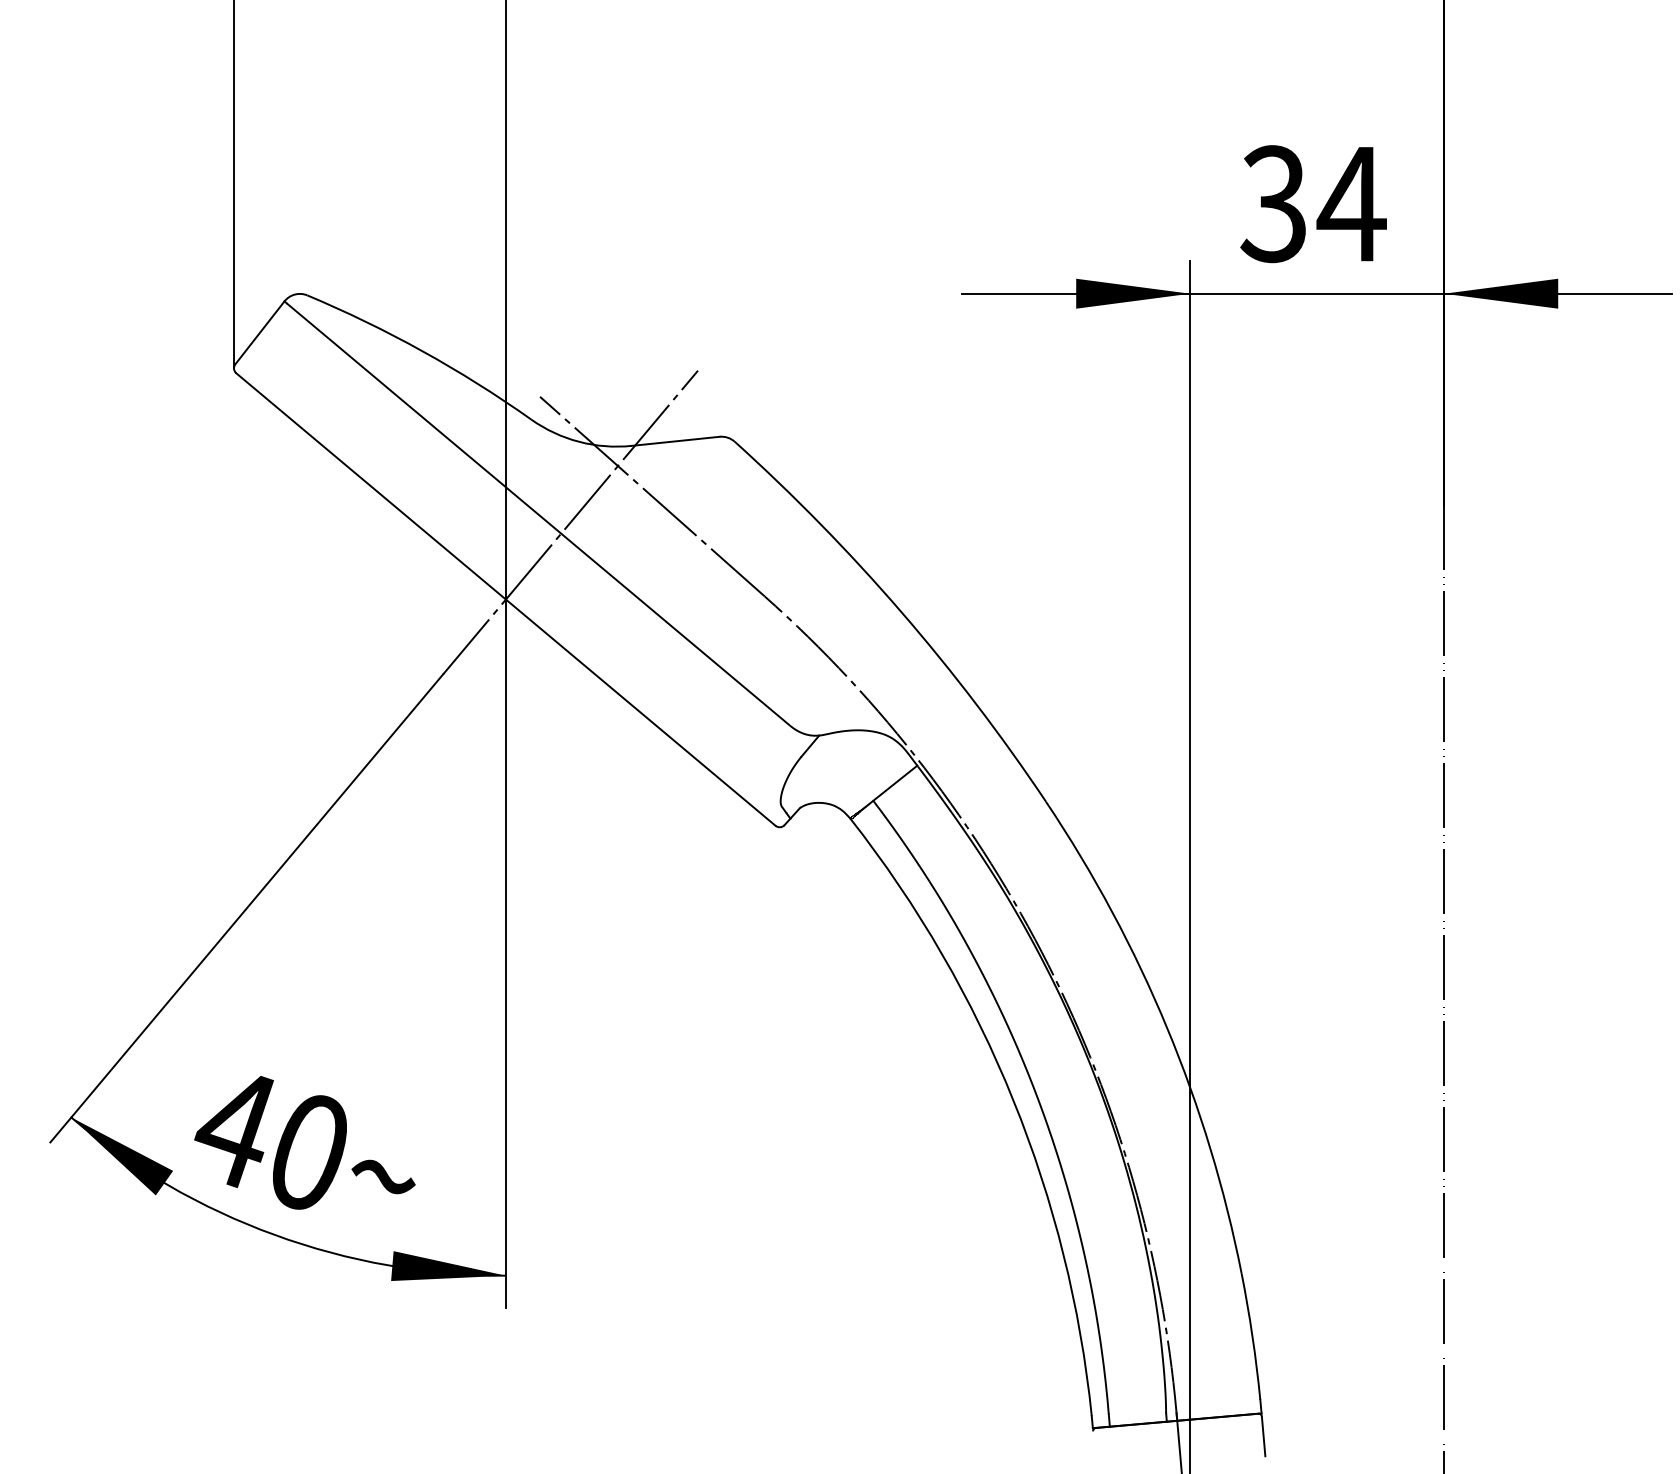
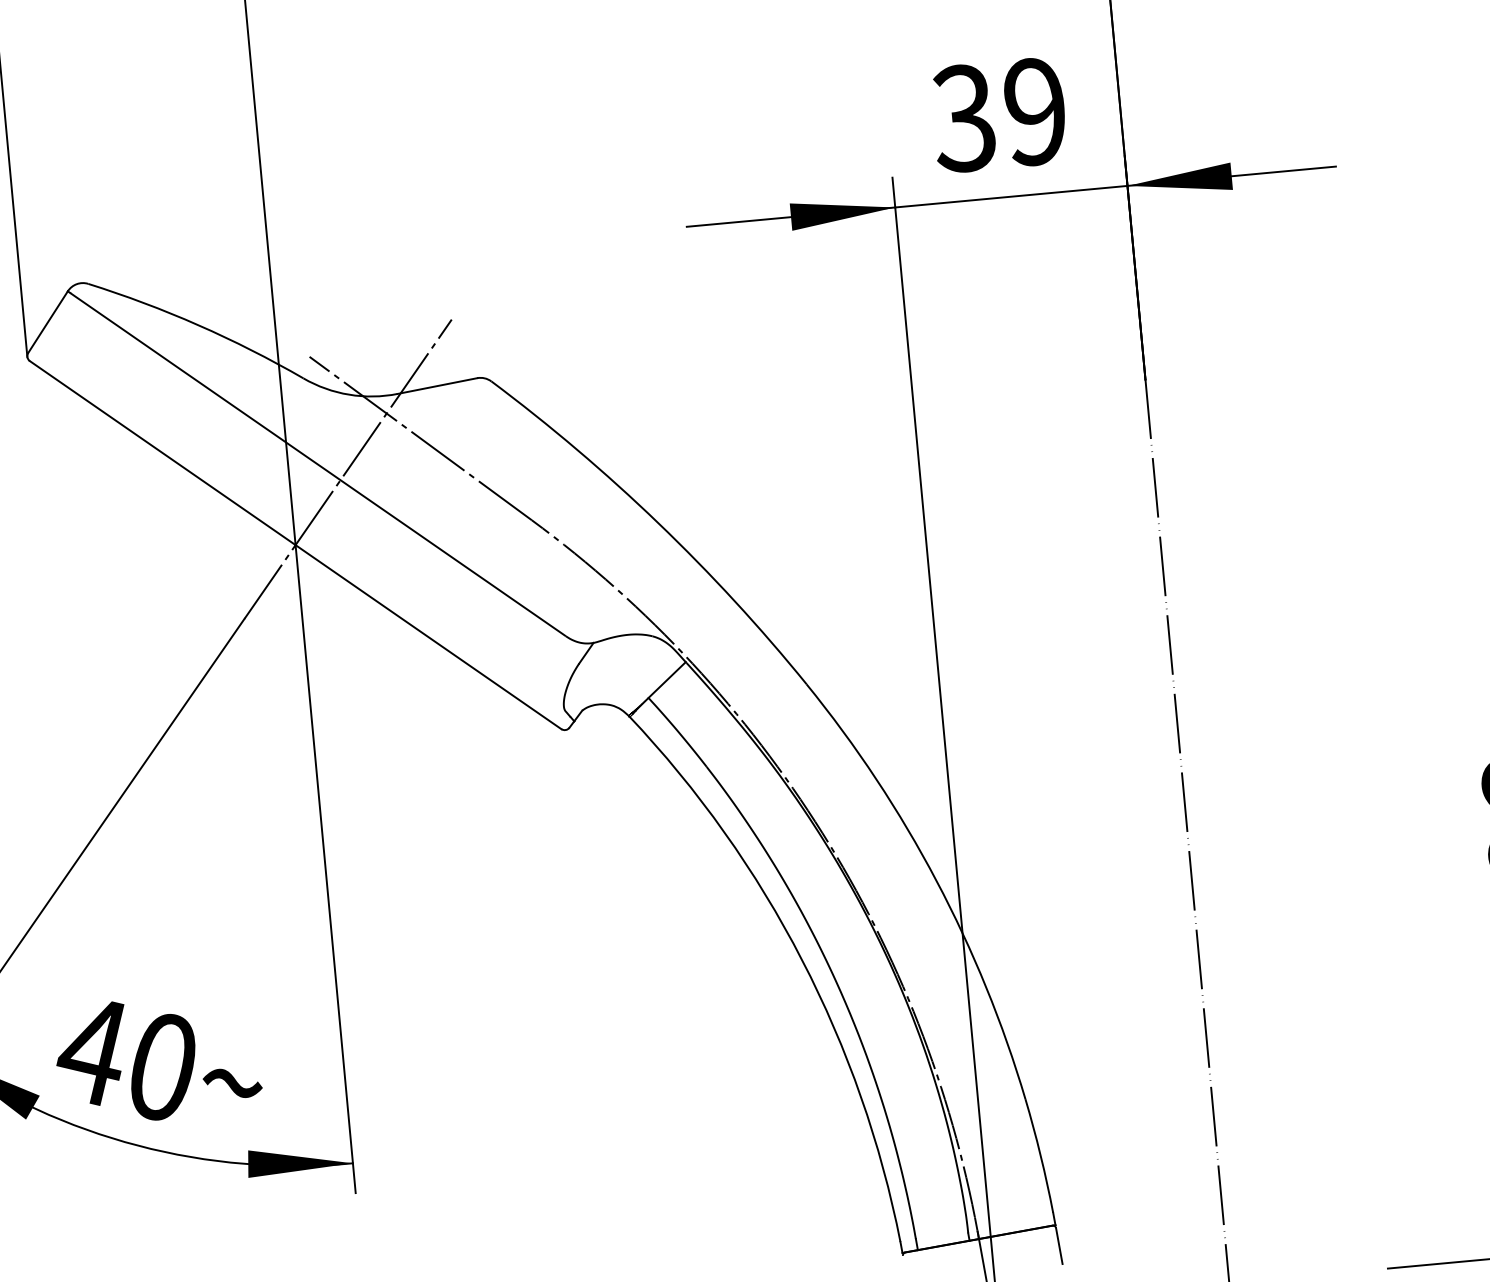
text: (1351, 204) -> (1035, 112), 34 -> 39

